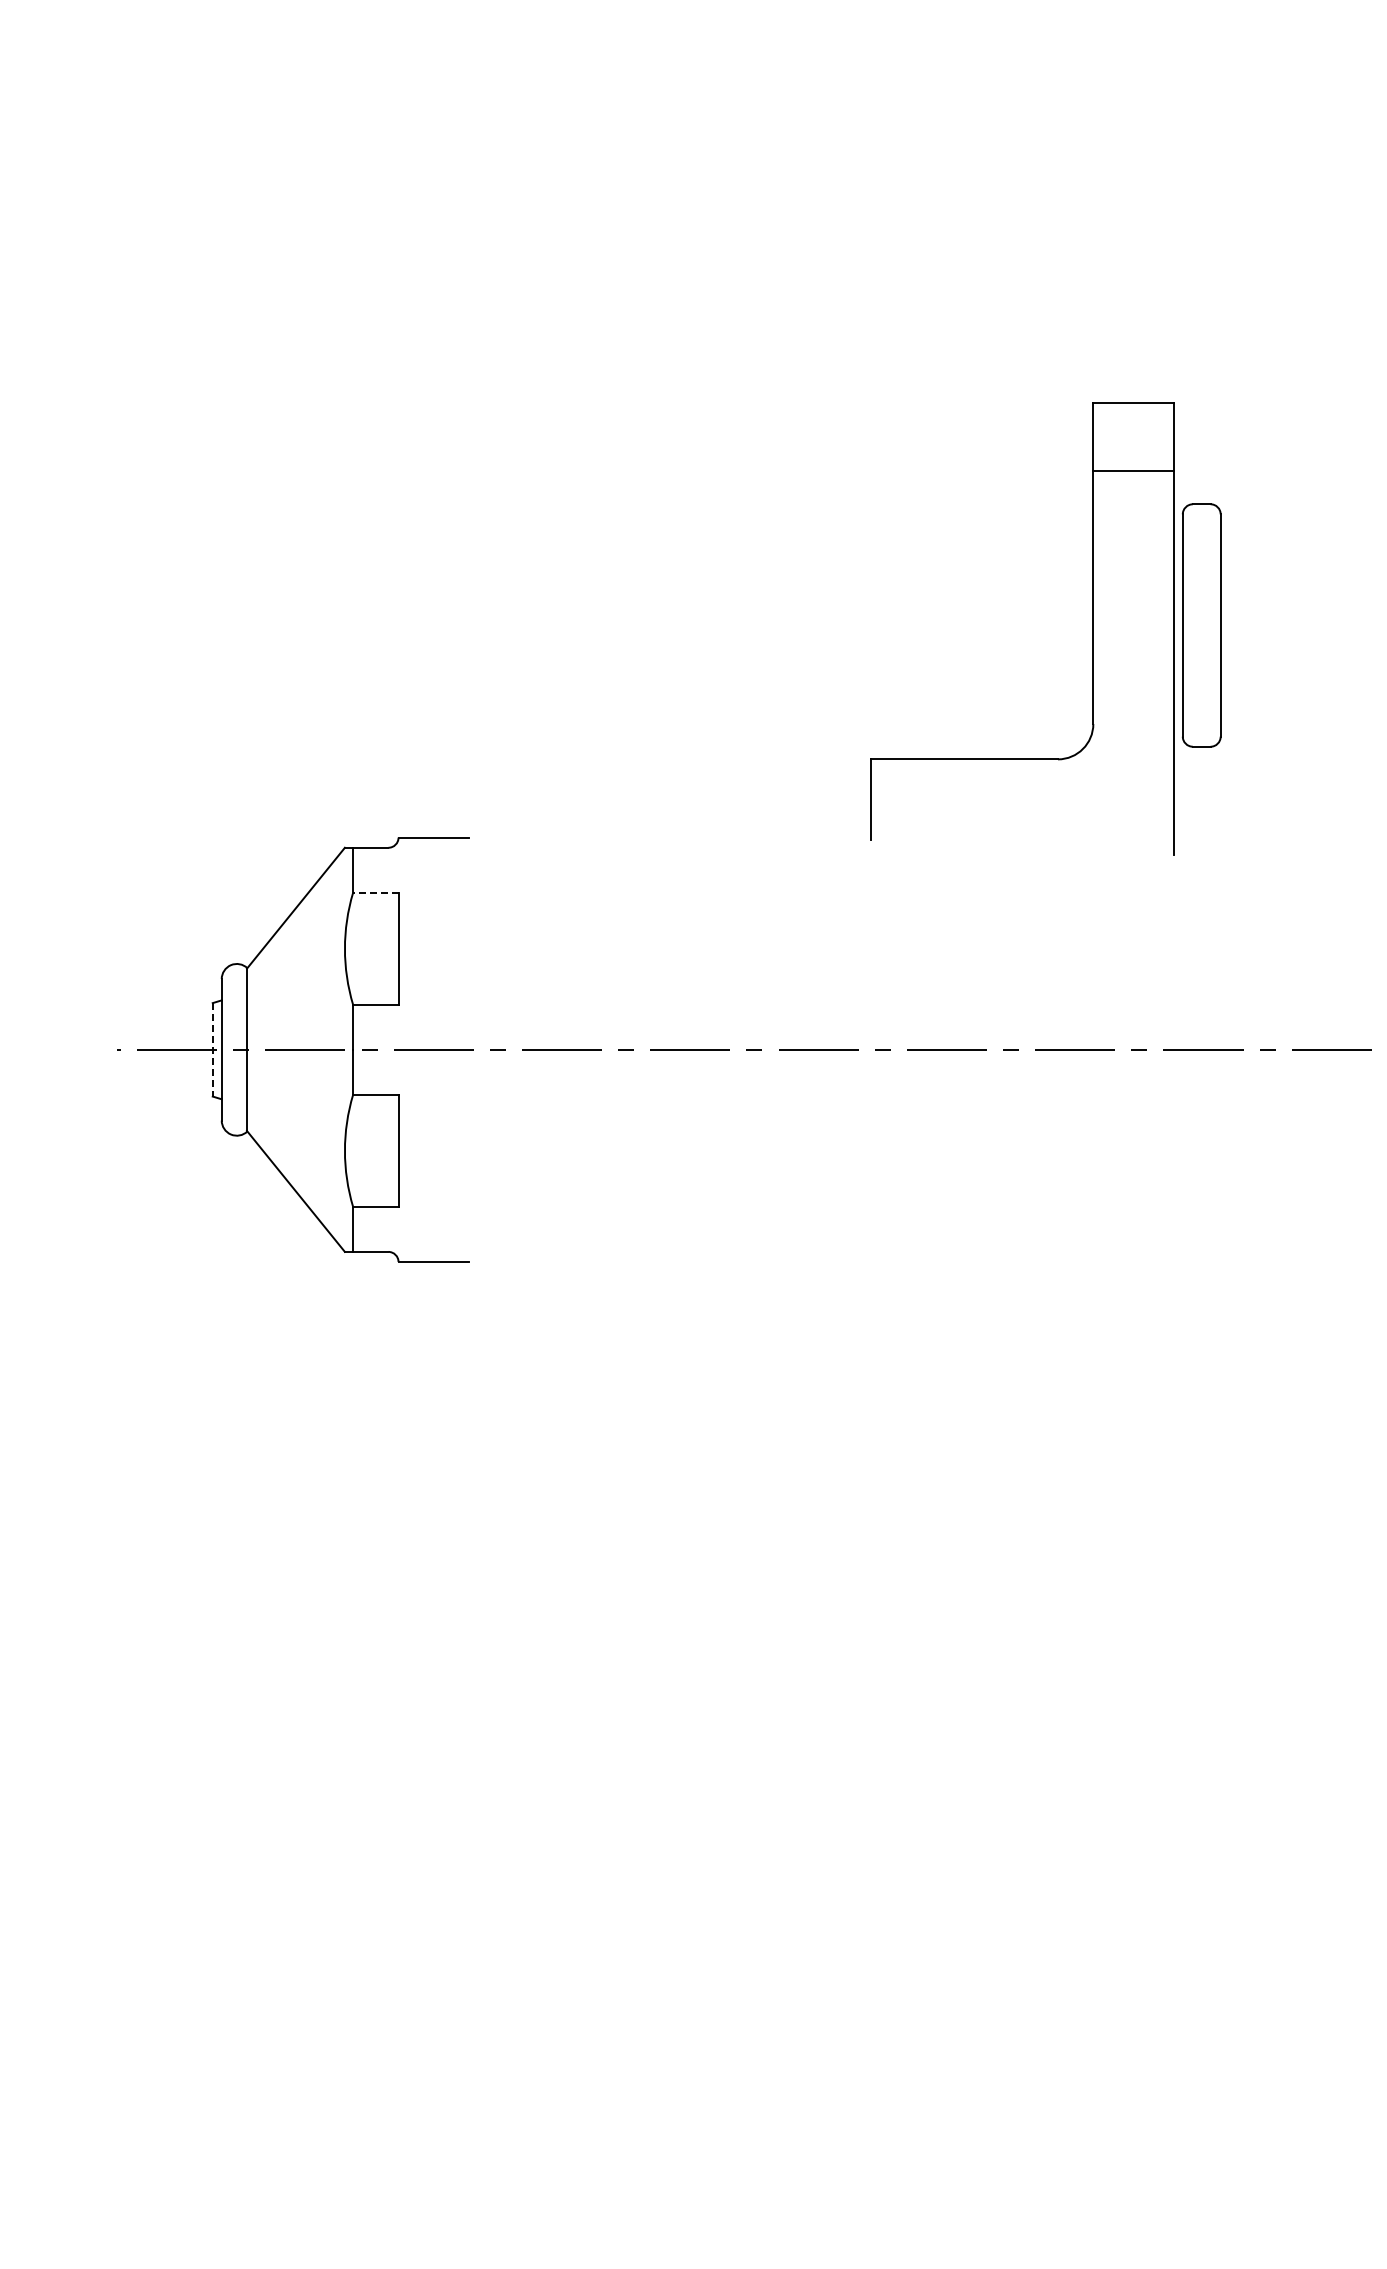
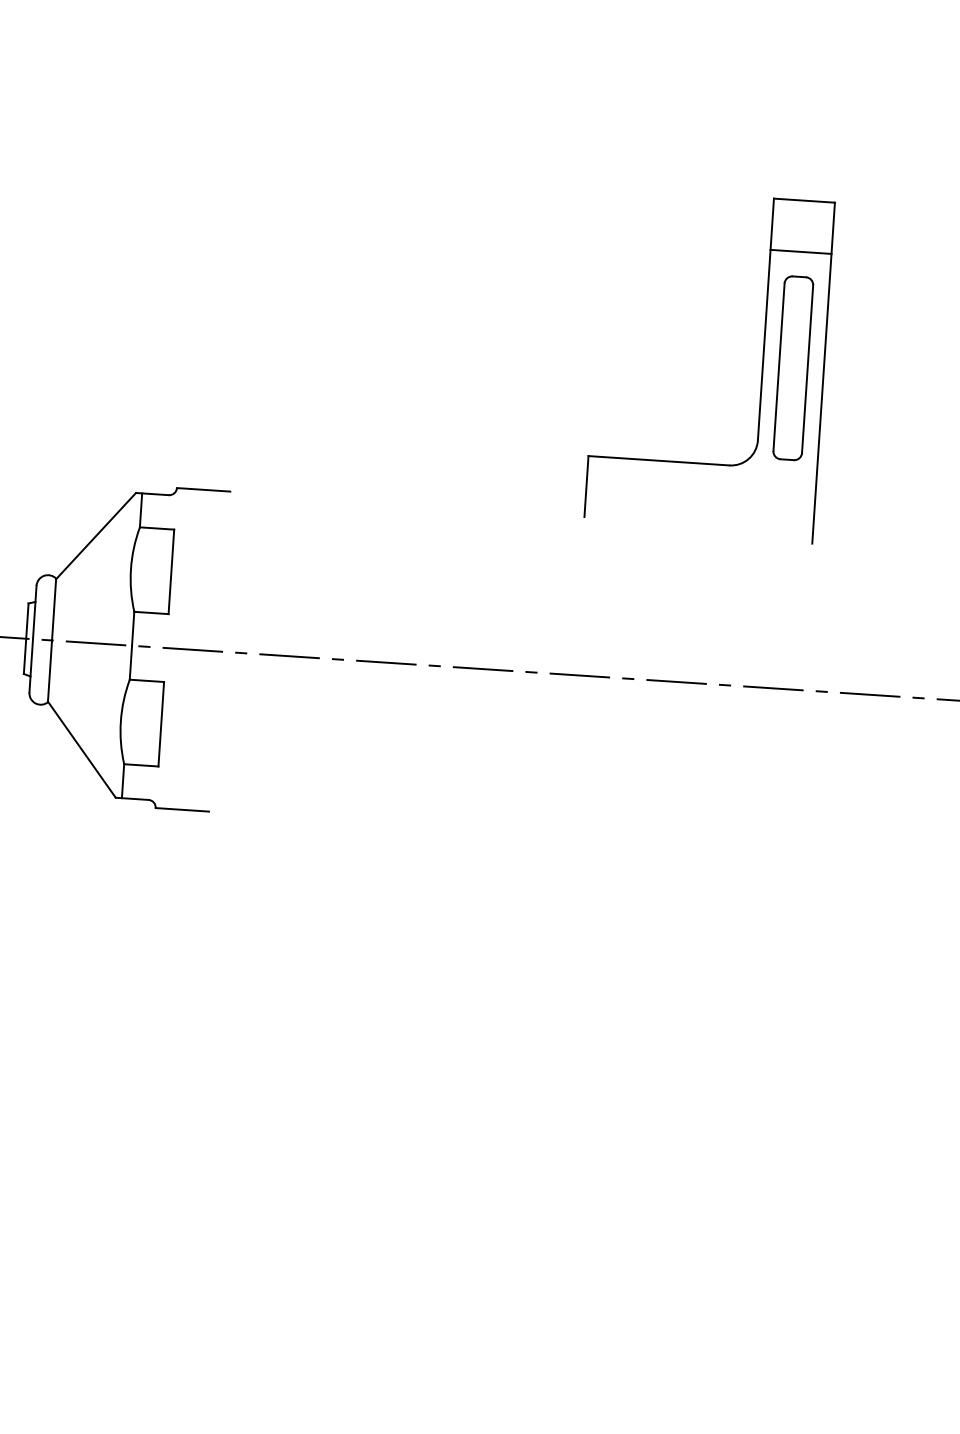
part: (1092, 628) -> (762, 368), moved
line: (375, 892) -> (156, 528), dashed -> solid
line: (212, 1049) -> (26, 638), dashed -> solid

